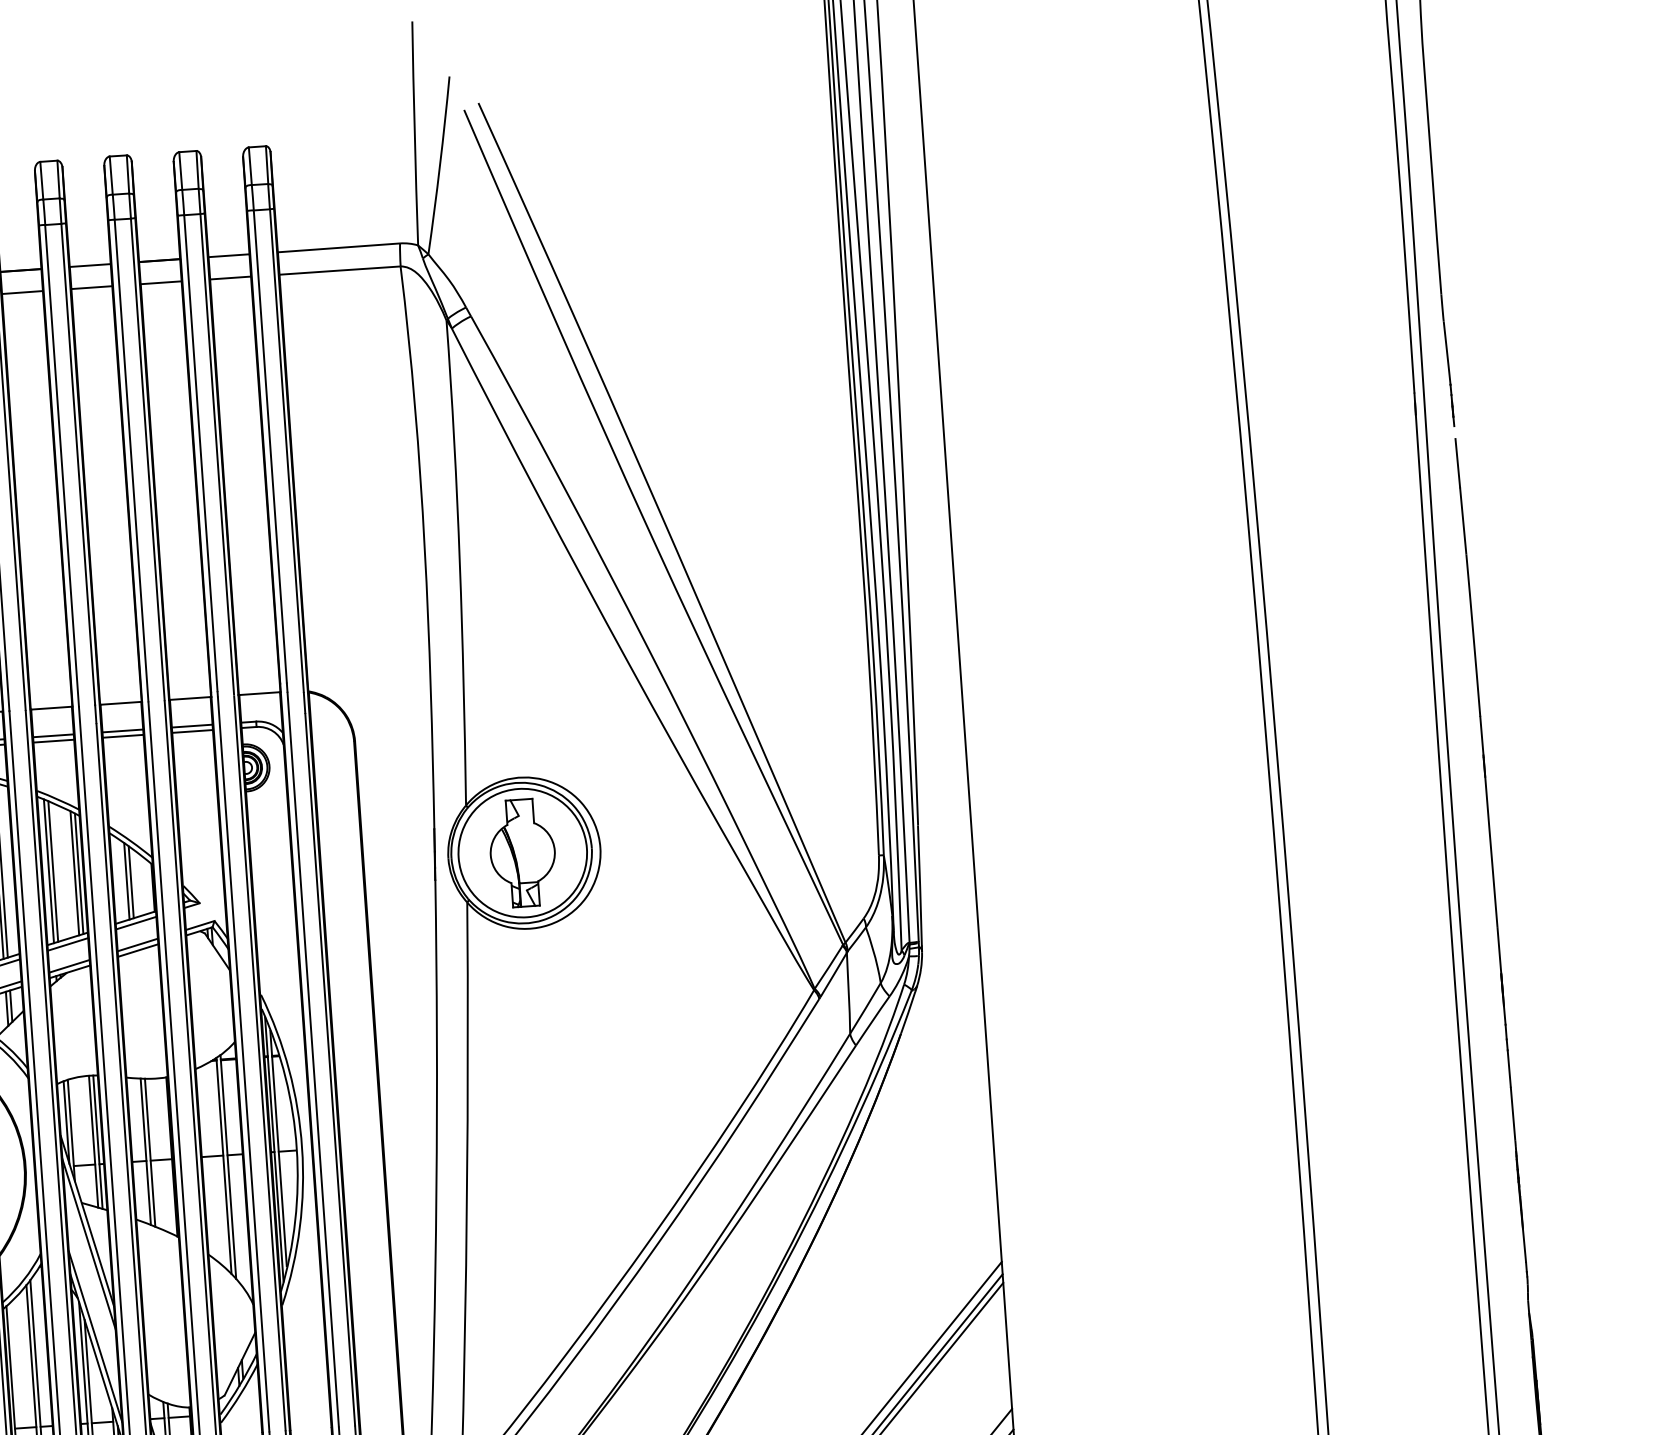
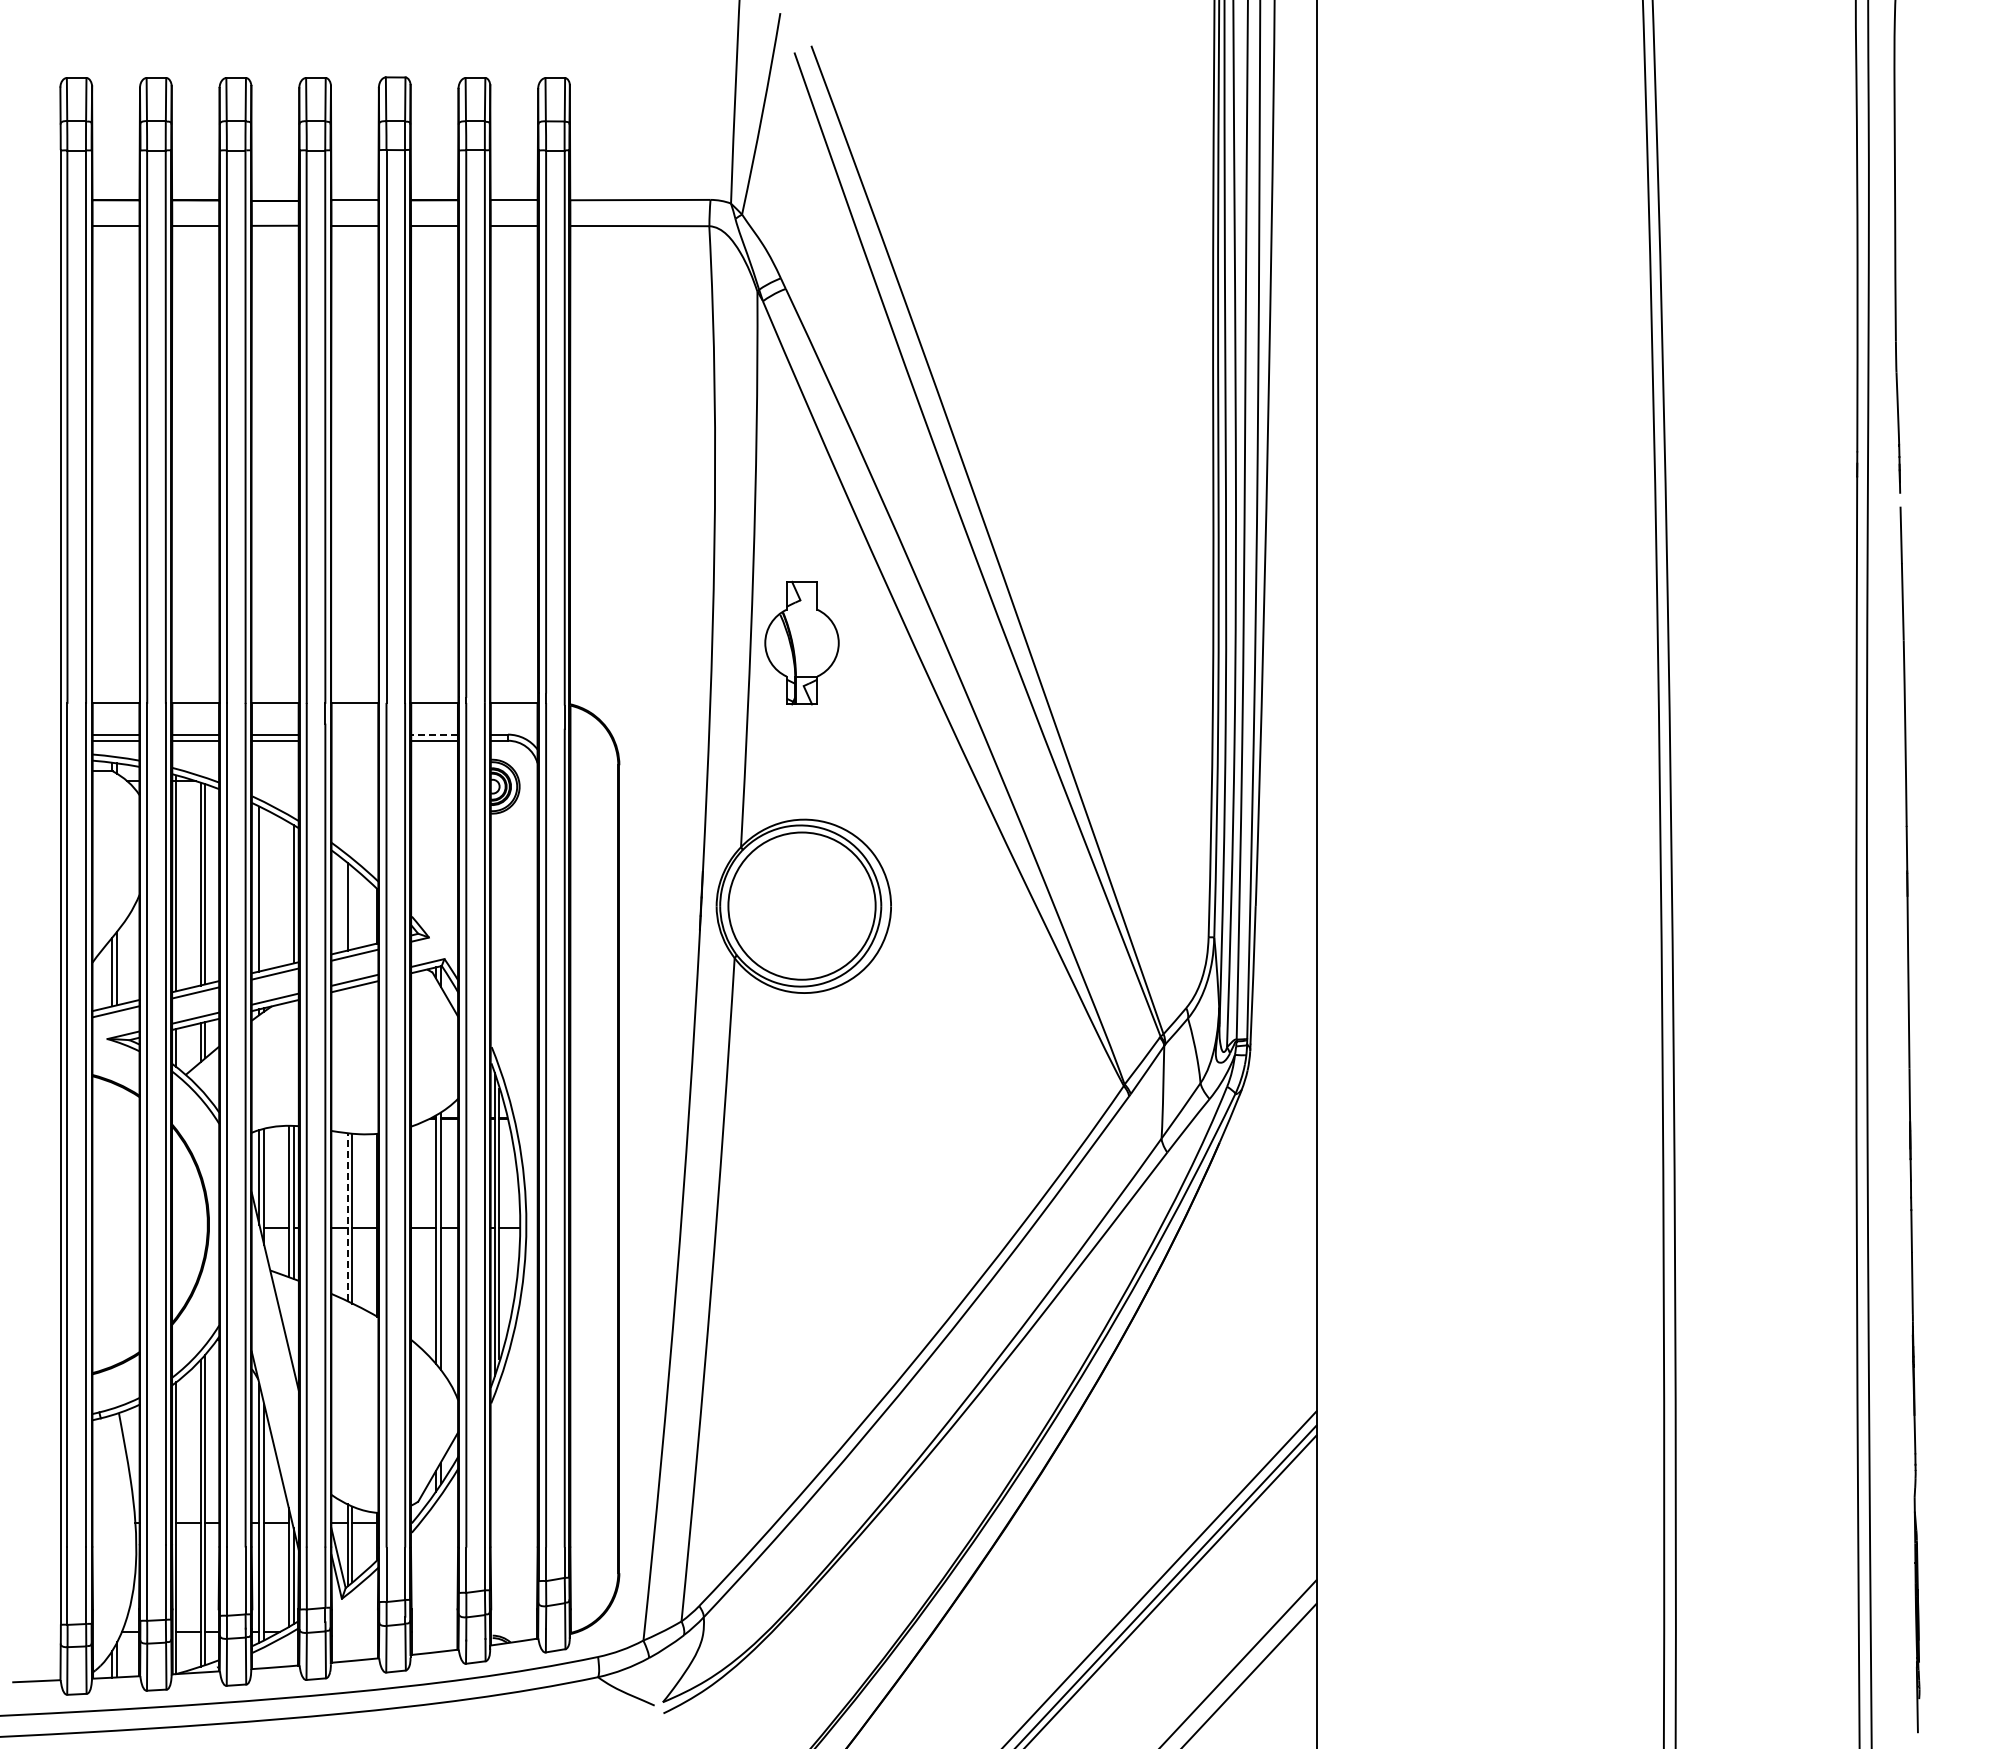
line: (192, 725) -> (434, 734), solid -> dashed
line: (122, 730) -> (354, 734), removed
line: (122, 736) -> (354, 740), removed
part: (522, 852) -> (801, 642), moved
line: (53, 871) -> (264, 889), removed
line: (74, 873) -> (288, 893), removed
line: (131, 882) -> (352, 908), removed
line: (145, 1151) -> (347, 1216), solid -> dashed
line: (88, 1244) -> (274, 1318), removed
line: (94, 1336) -> (274, 1424), removed

